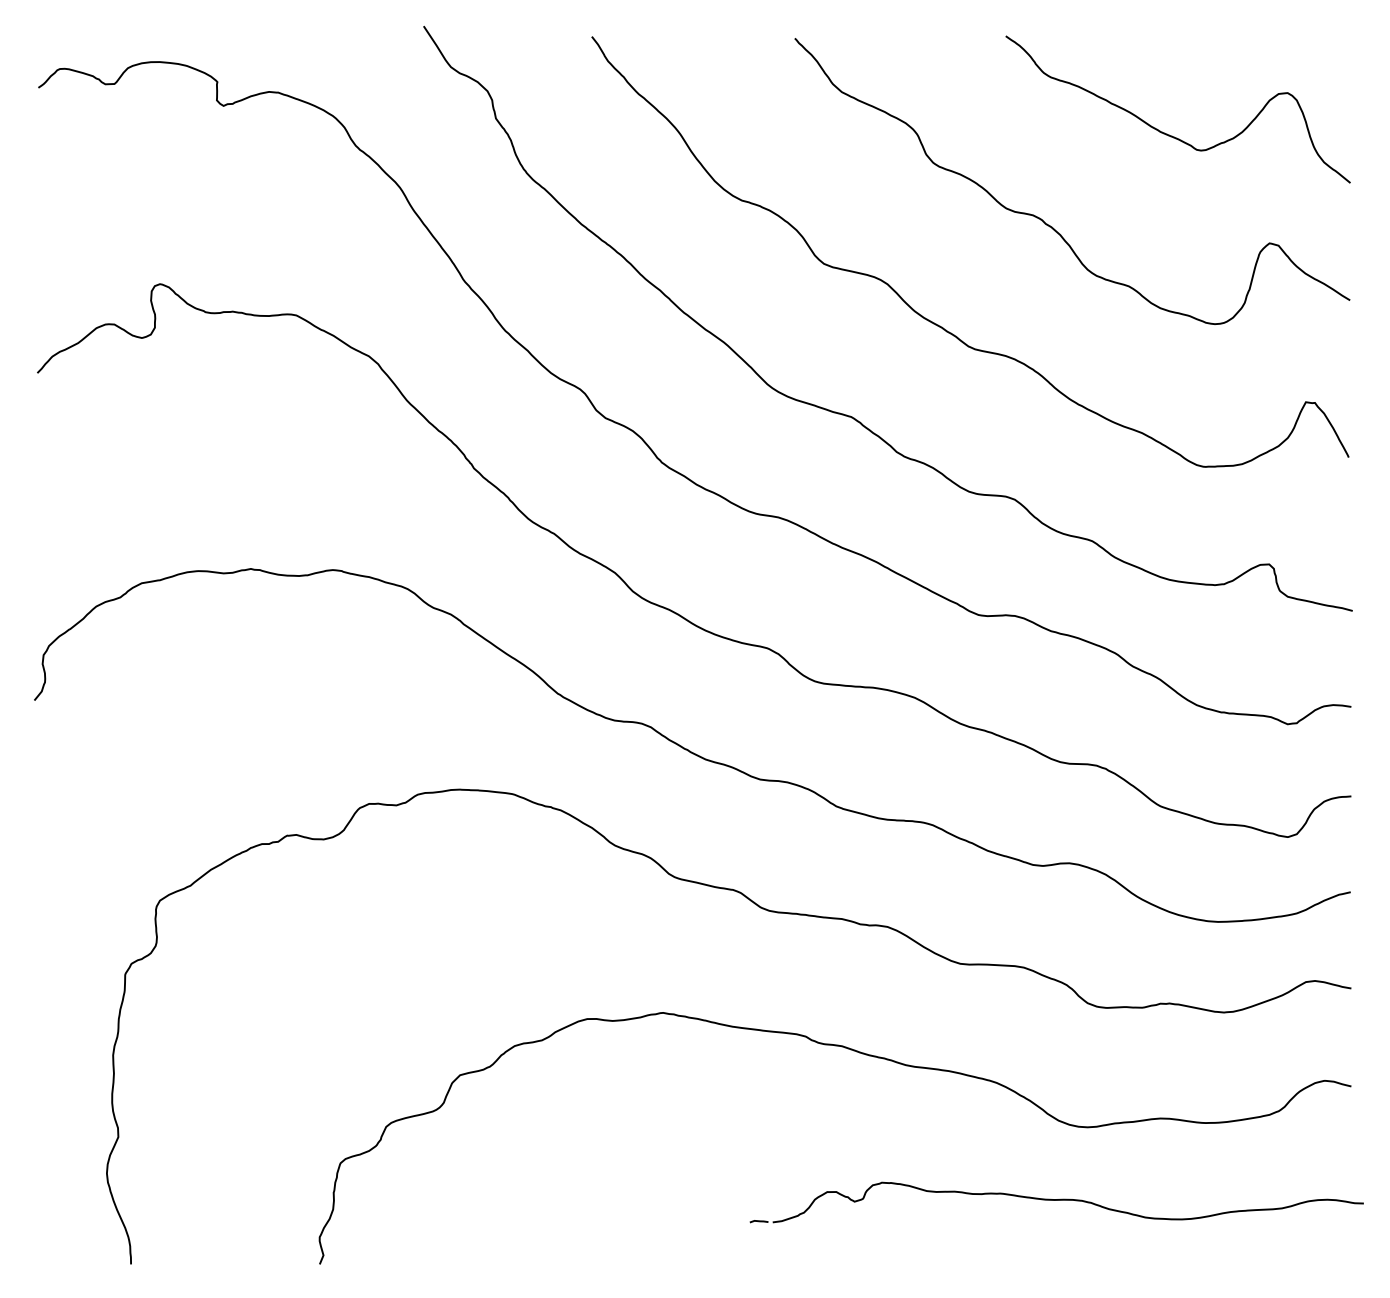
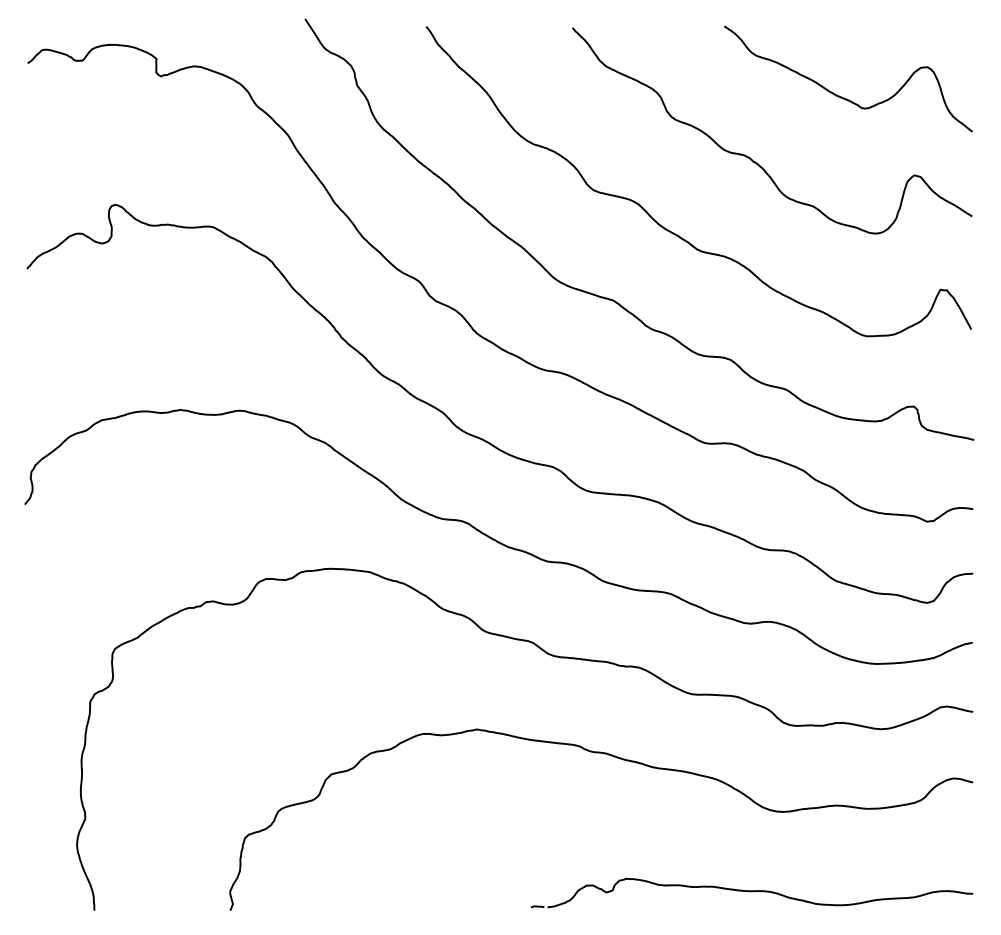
part: (1057, 1203) -> (752, 893), moved

